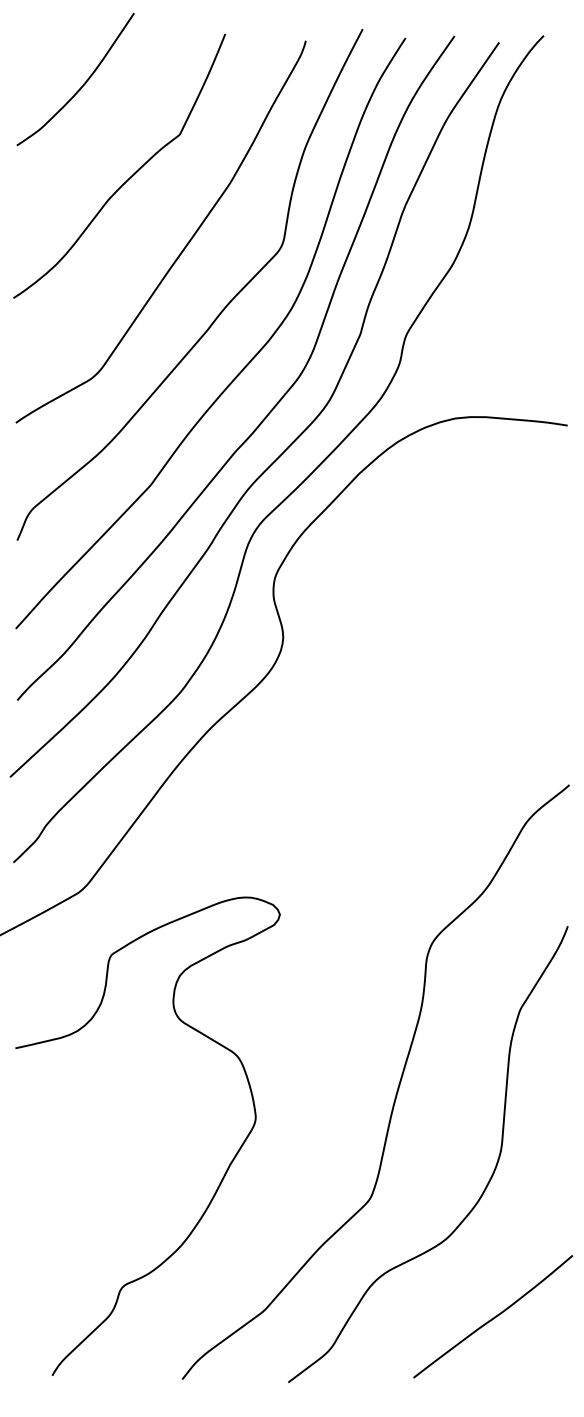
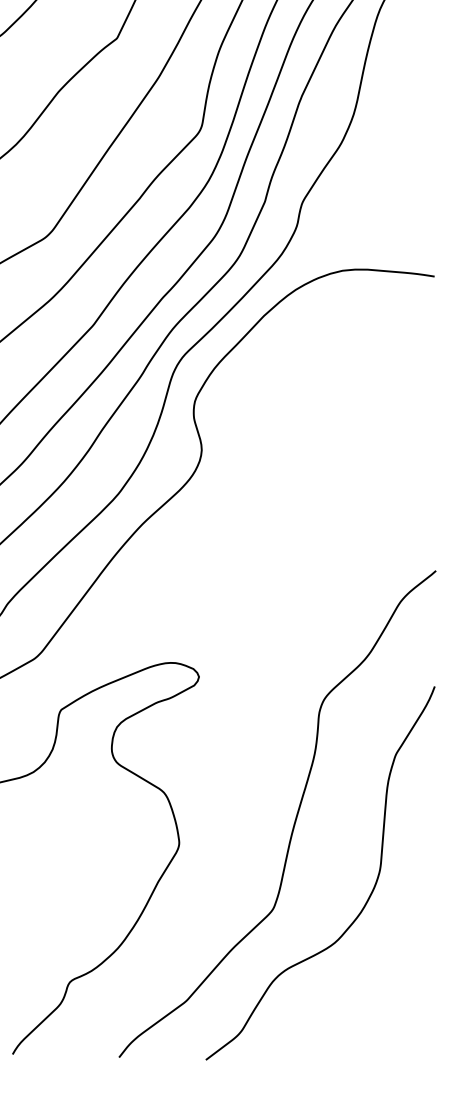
curve: (494, 1316) -> (374, 1005), removed

